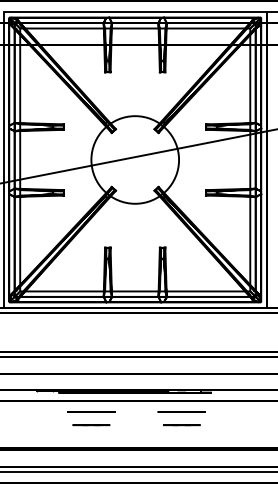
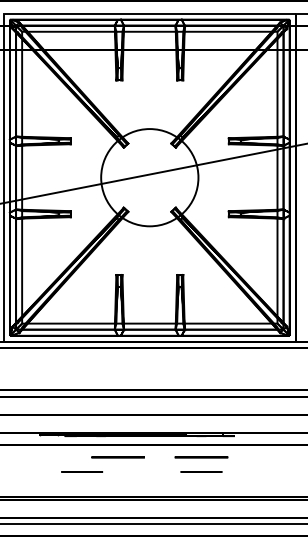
circle: (90, 412) -> (117, 457), moved
line: (91, 424) -> (82, 471), moved

